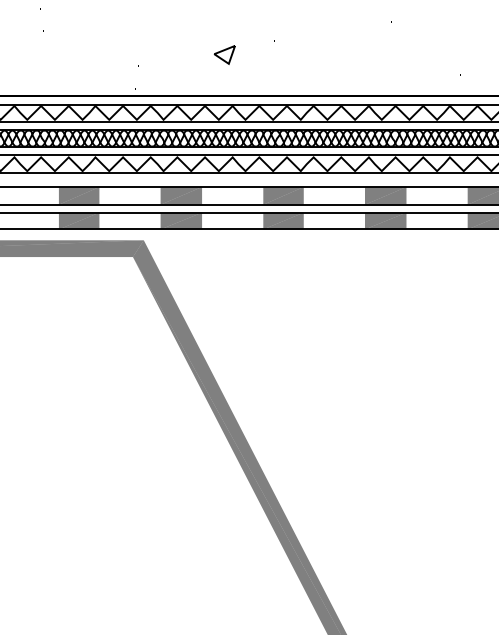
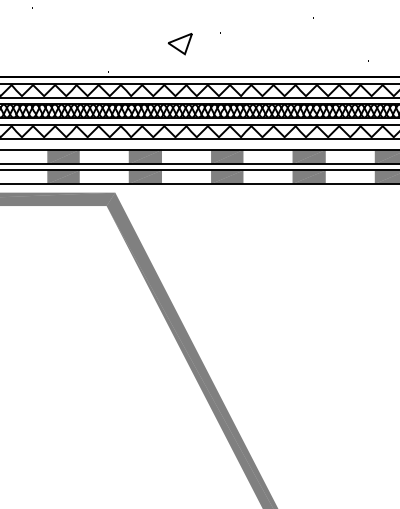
part: (223, 55) -> (179, 44), size x1.43

